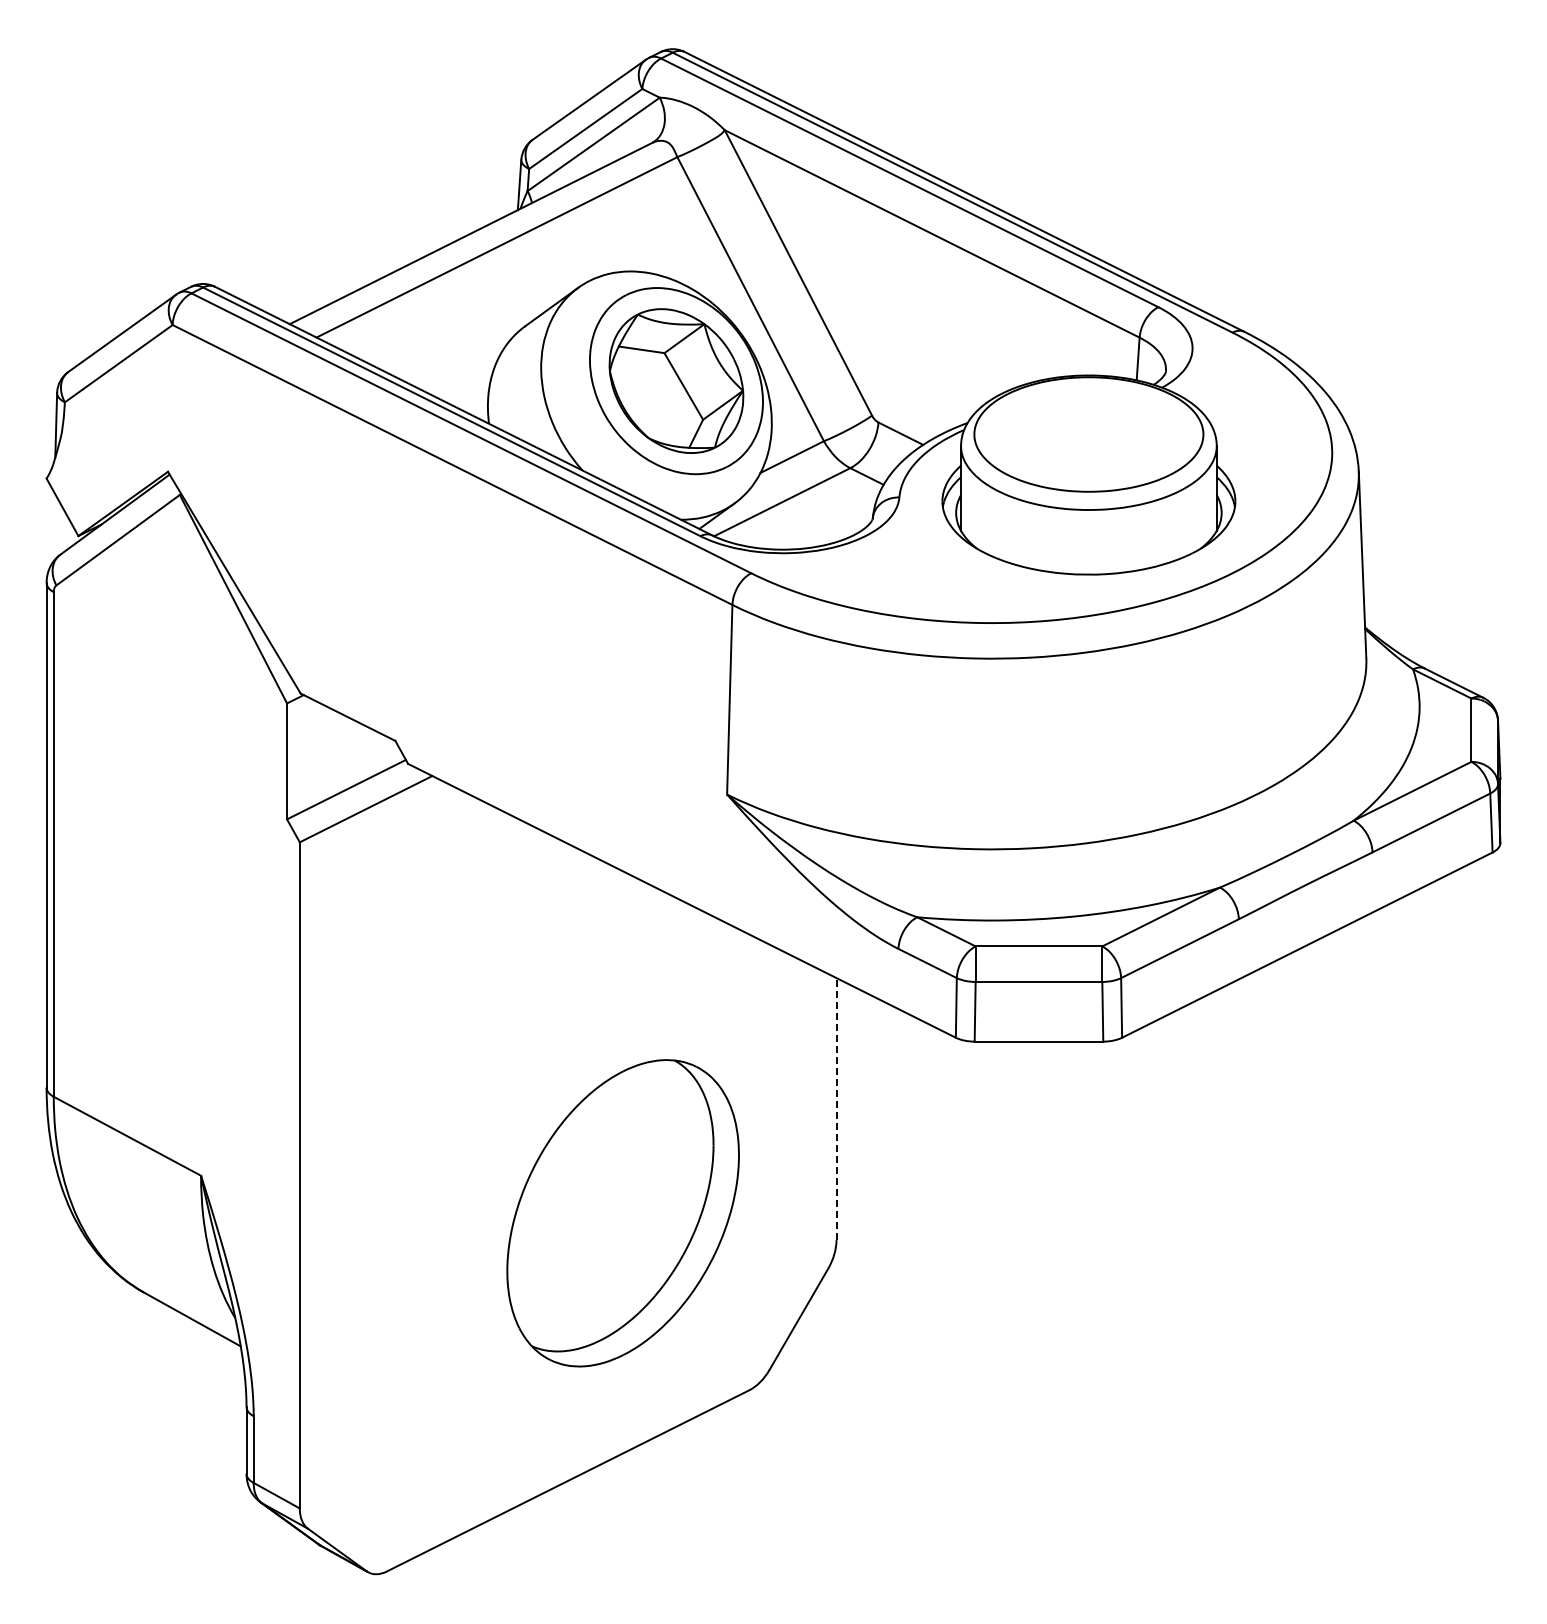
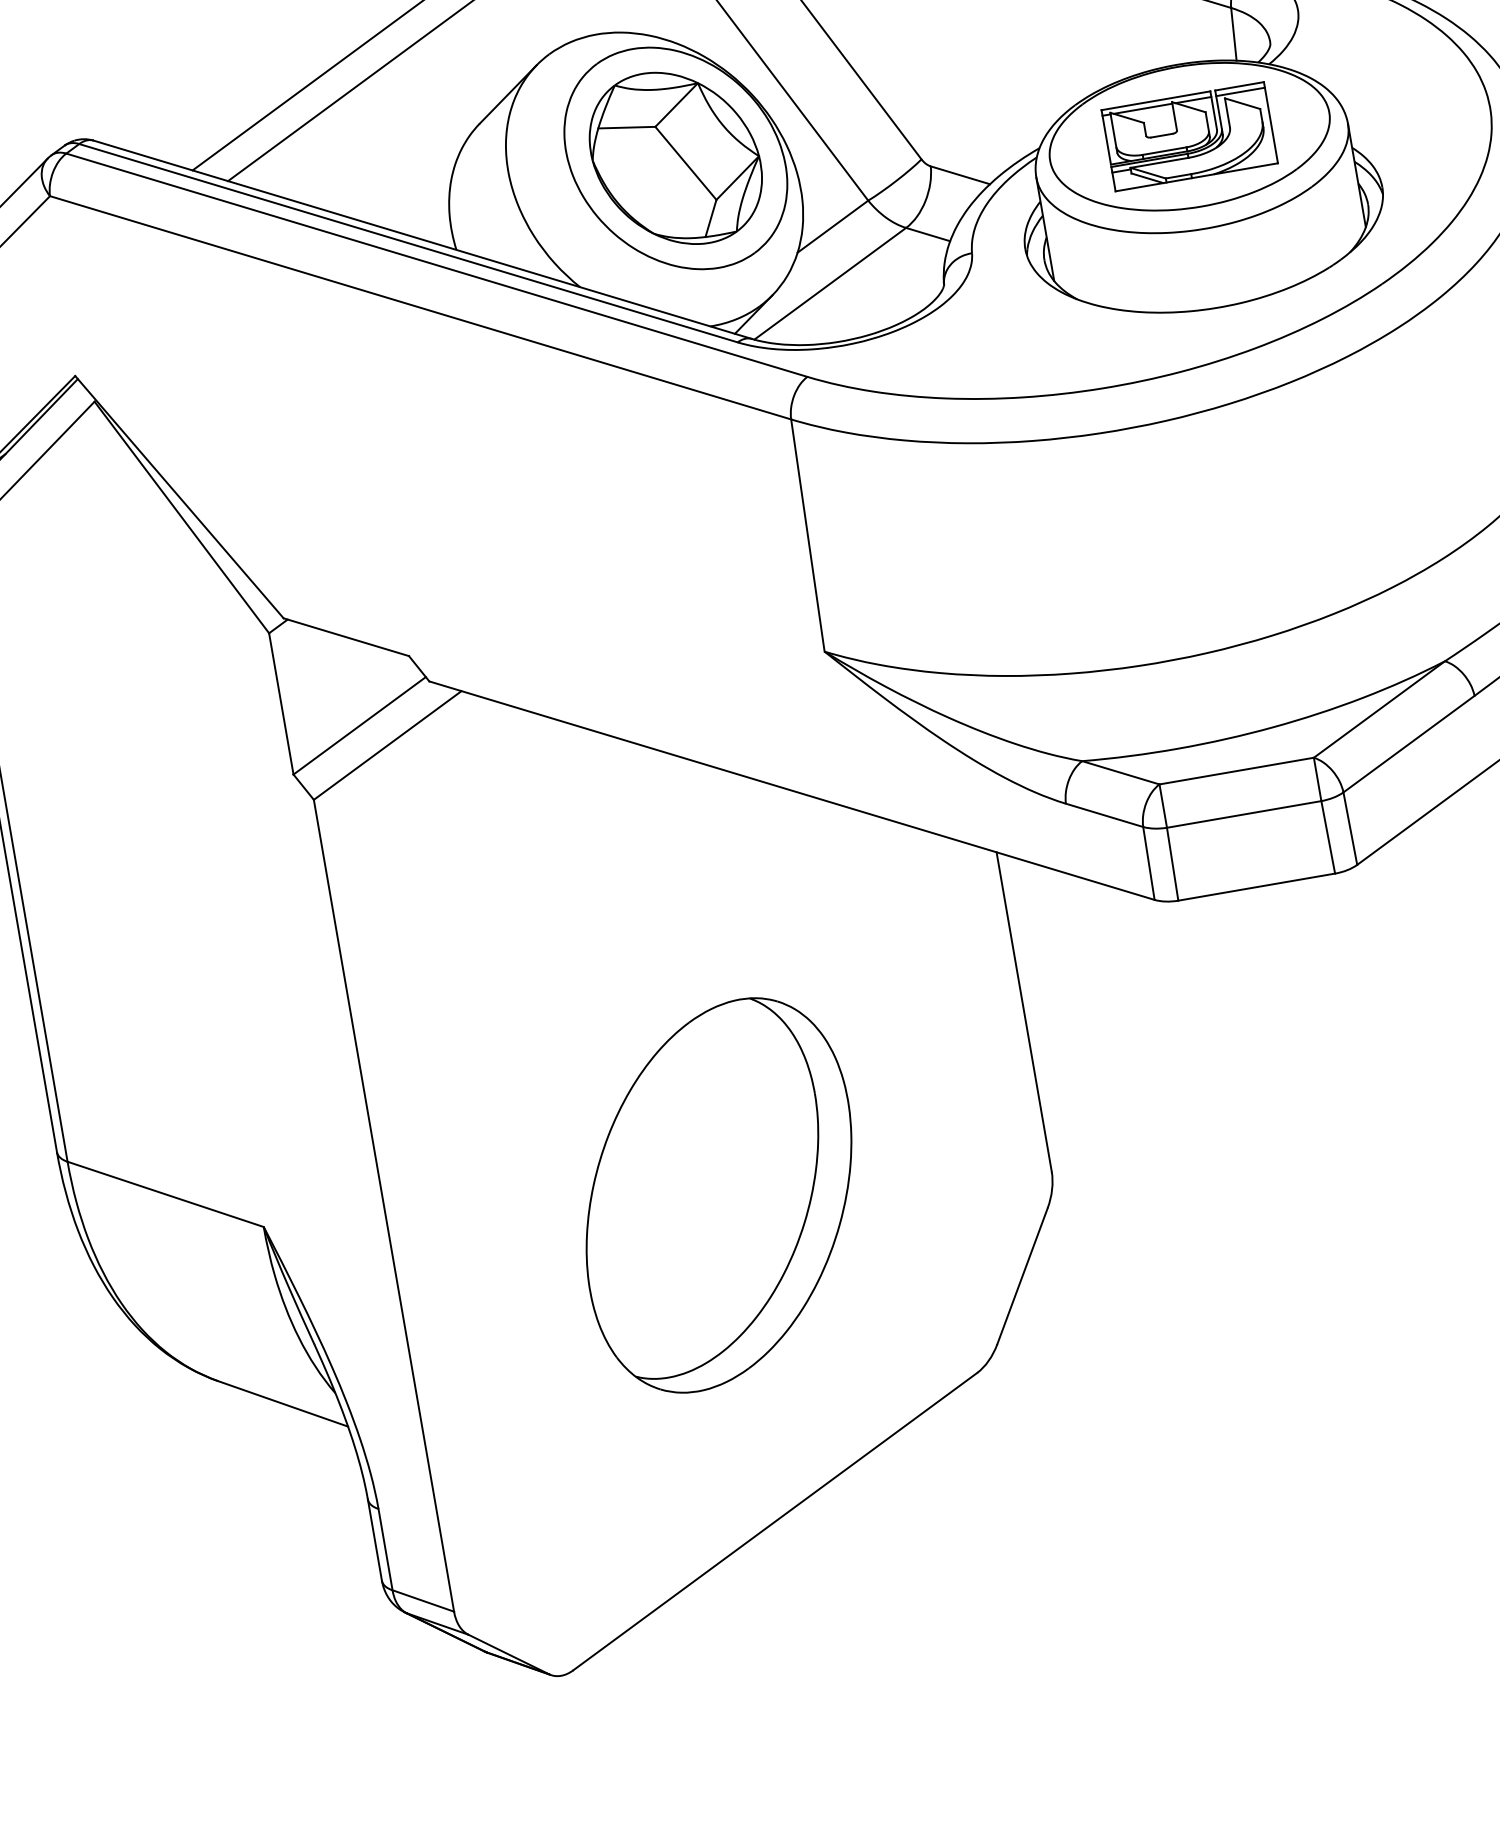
part: (1088, 434) -> (1189, 136), added
line: (836, 1109) -> (1024, 1012), dashed -> solid
part: (622, 1213) -> (718, 1195), moved

